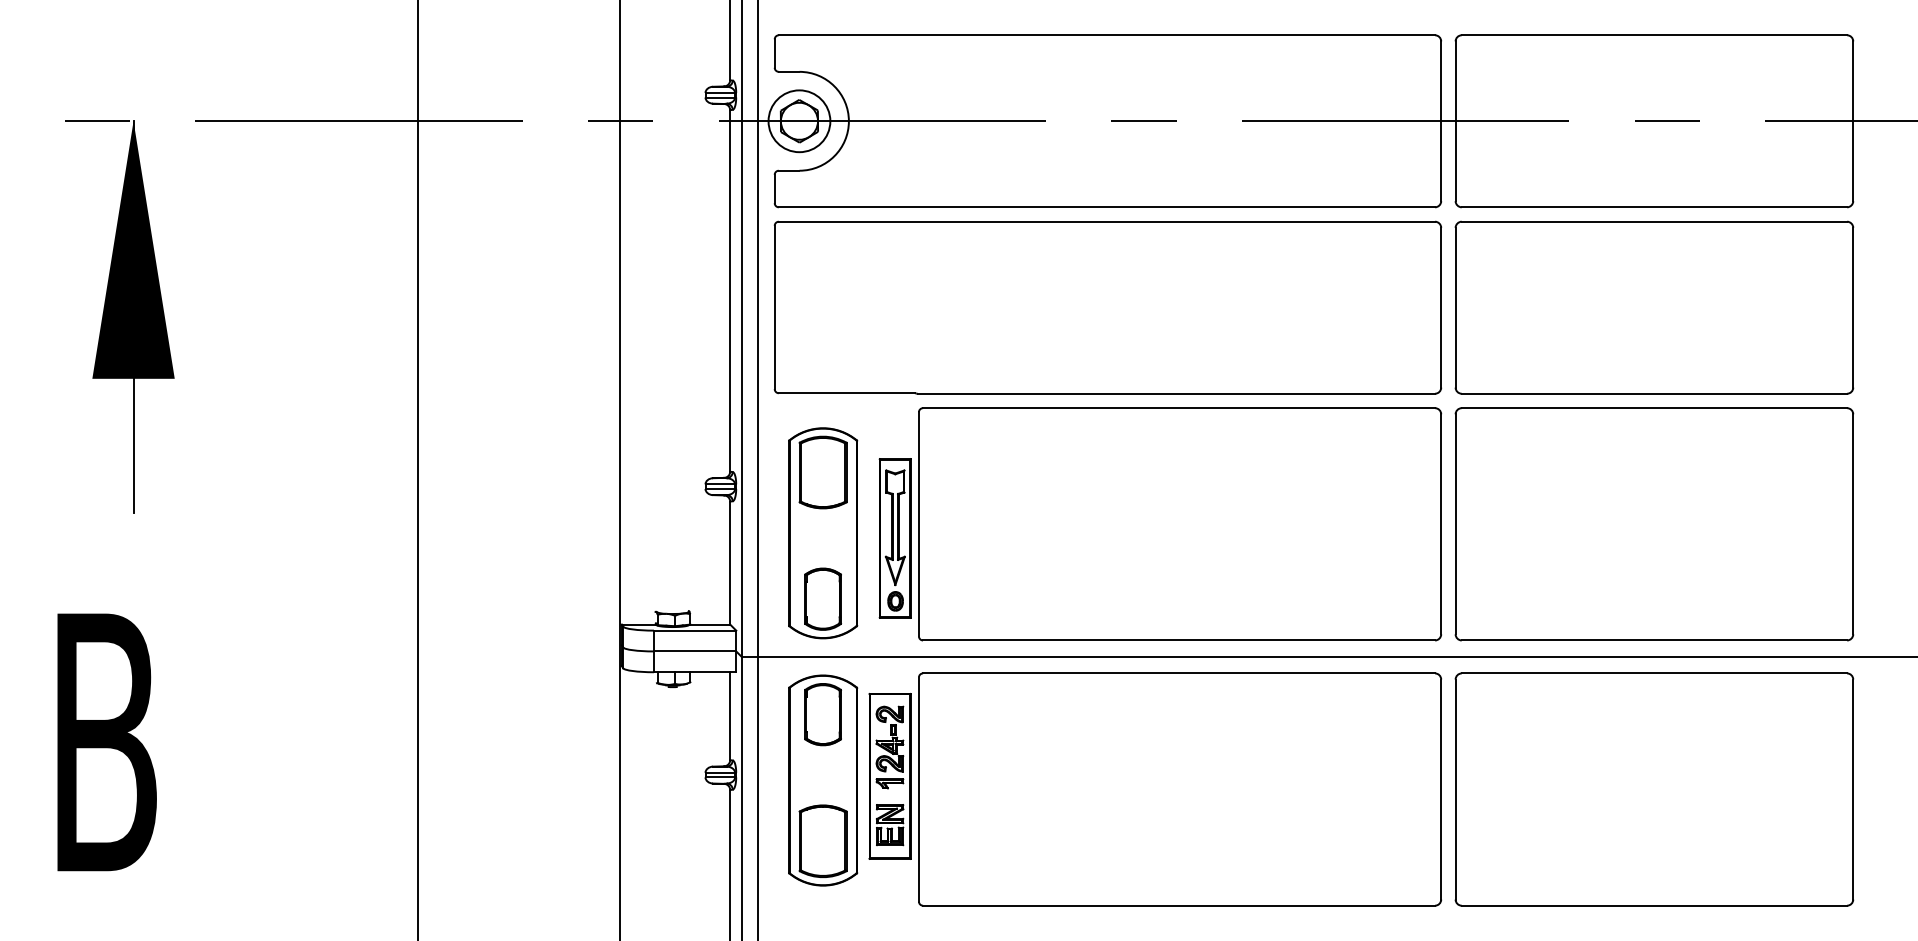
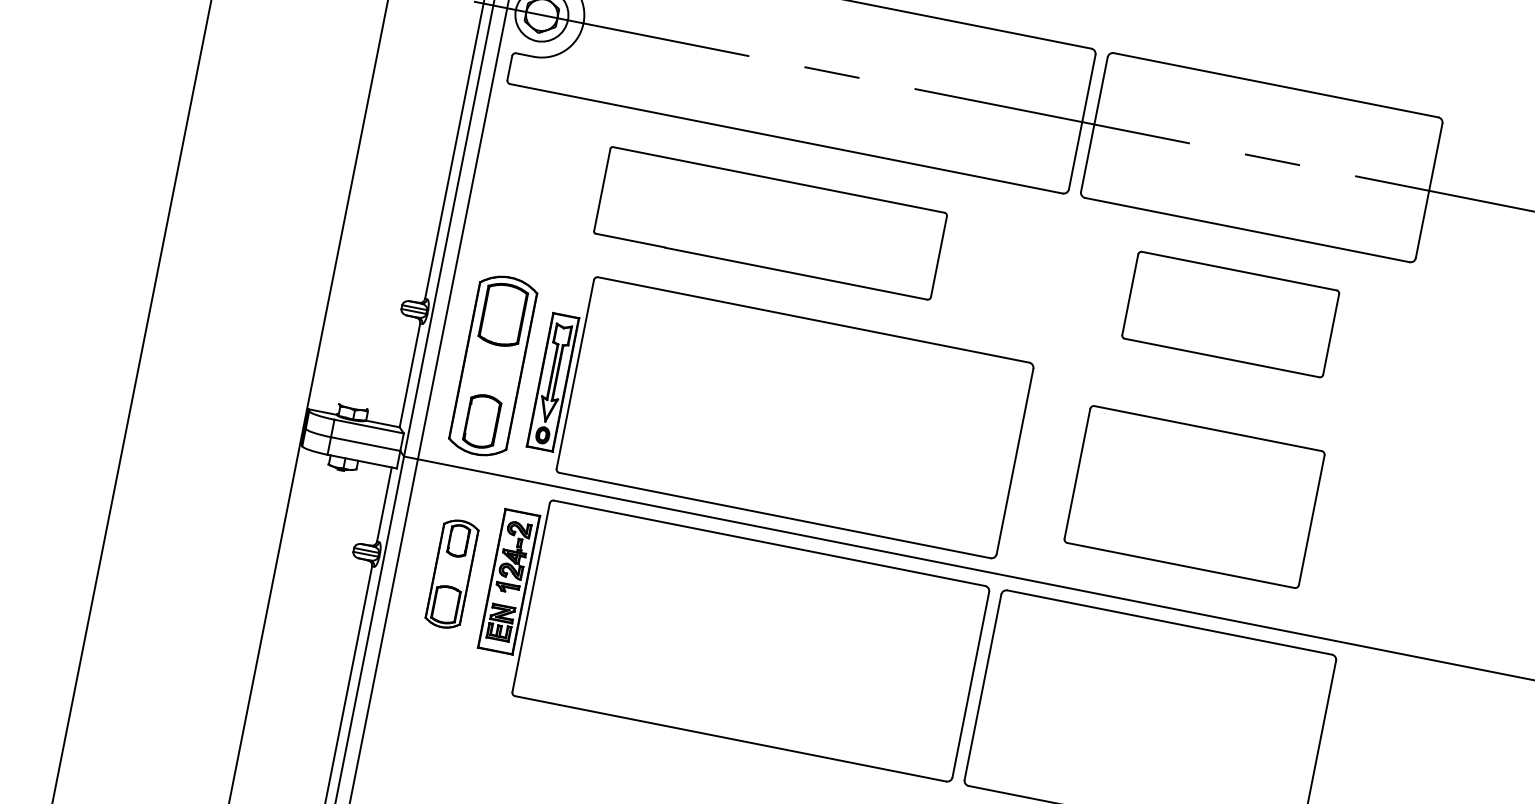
part: (1107, 307) -> (770, 223), size x0.6
part: (1654, 307) -> (1230, 314), size x0.6
part: (1654, 524) -> (1194, 497), size x0.7
part: (823, 780) -> (452, 574), size x0.6

